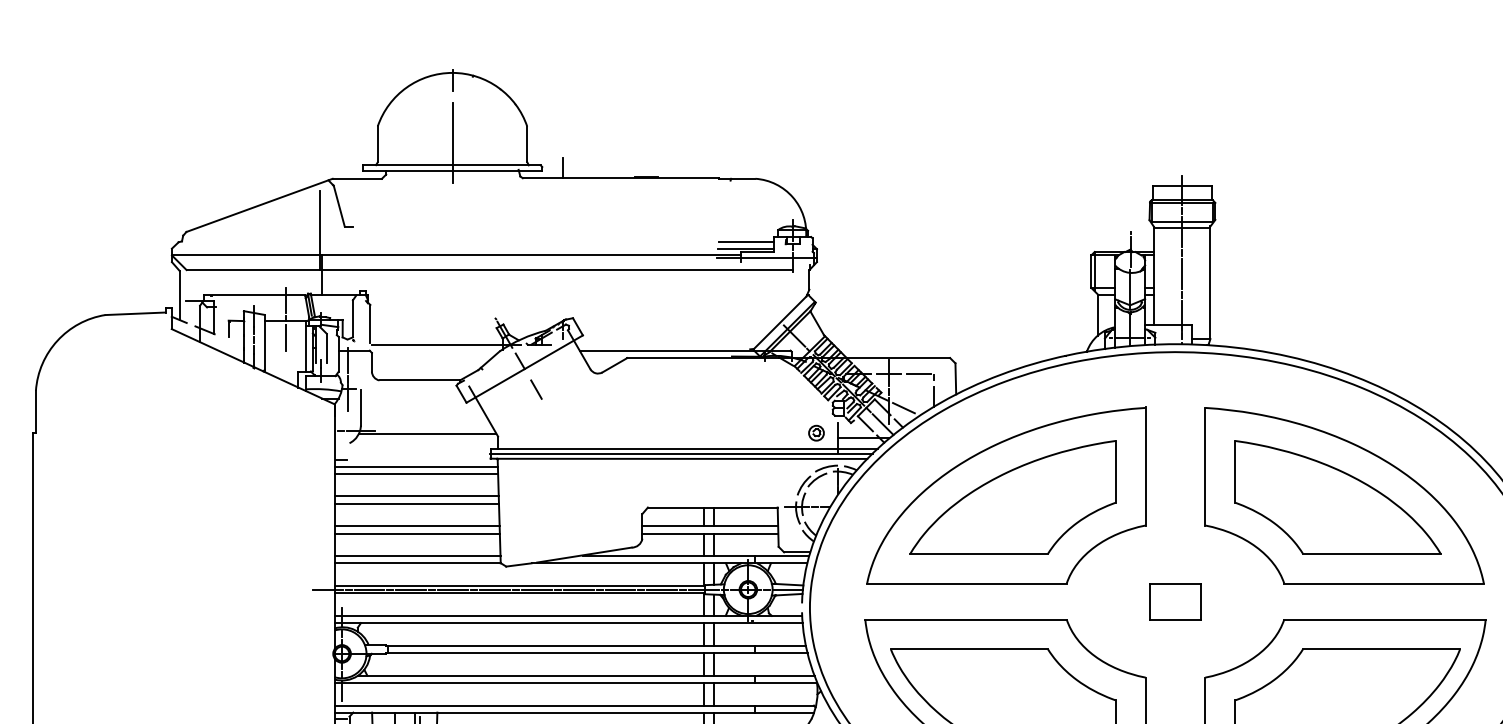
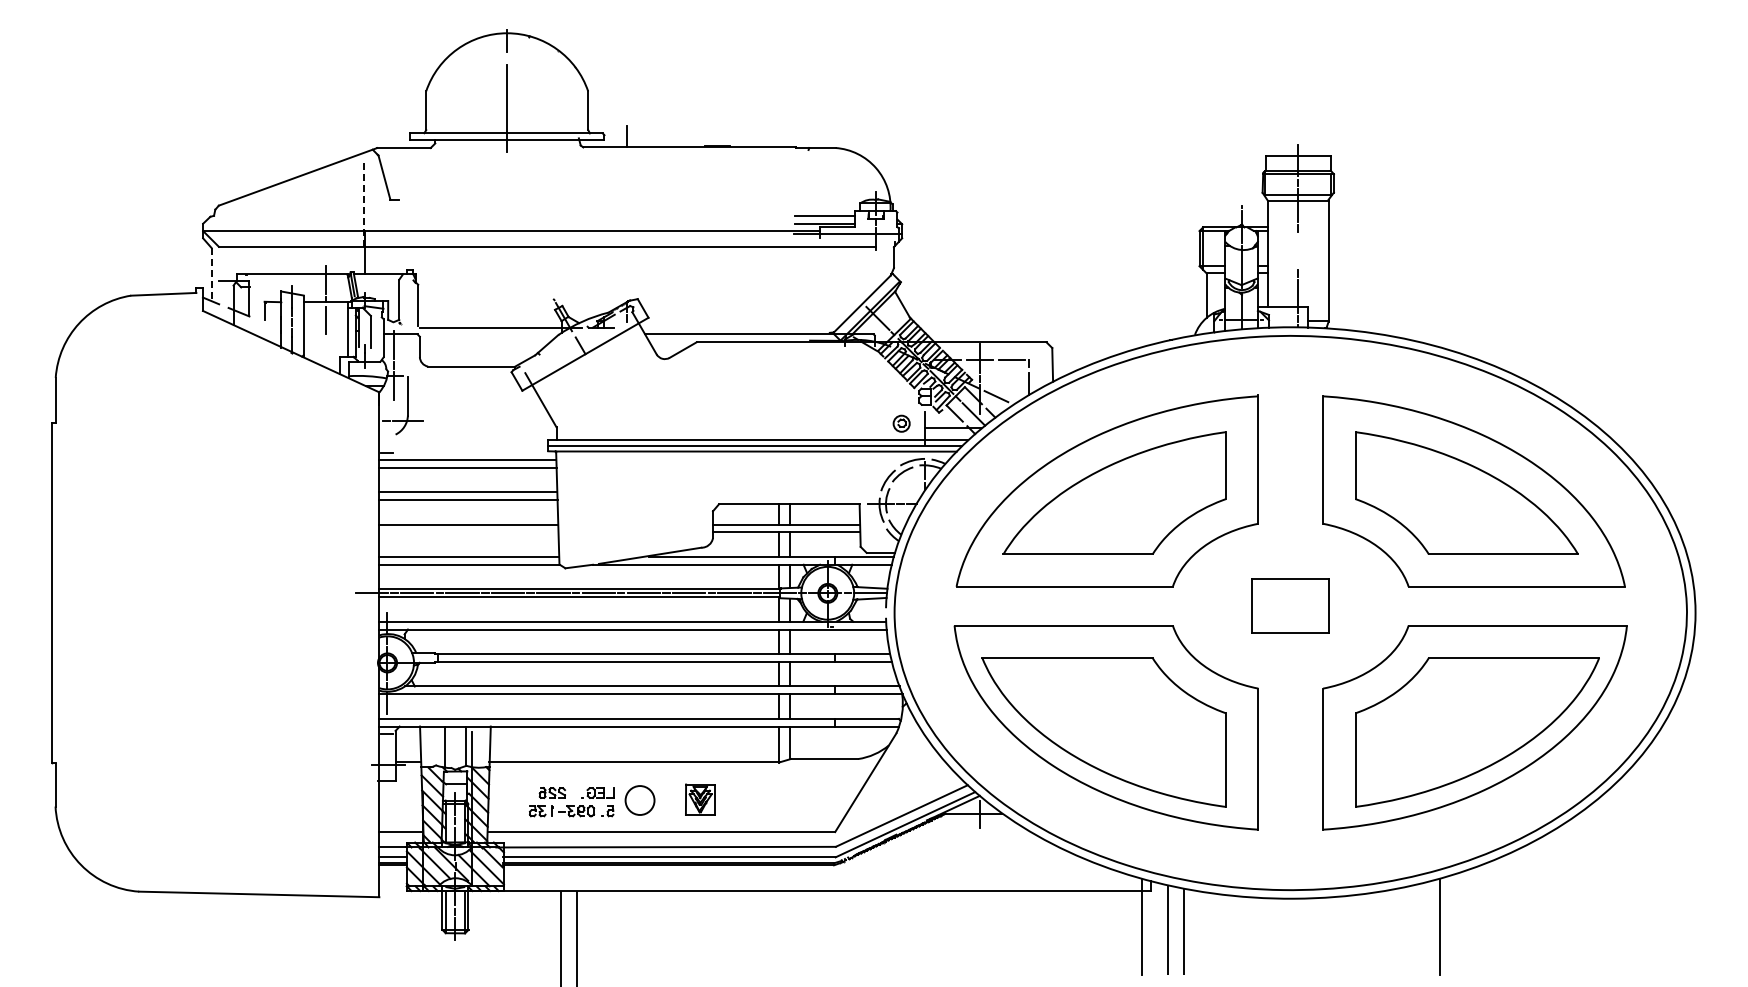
line: (319, 230) -> (363, 204), solid -> dashed
line: (1182, 273) -> (1298, 250), removed
line: (179, 295) -> (211, 274), solid -> dashed
line: (535, 389) -> (597, 376), removed
line: (426, 433) -> (479, 424), removed
line: (416, 533) -> (468, 532), removed
part: (1175, 601) -> (1290, 606), size x1.4

